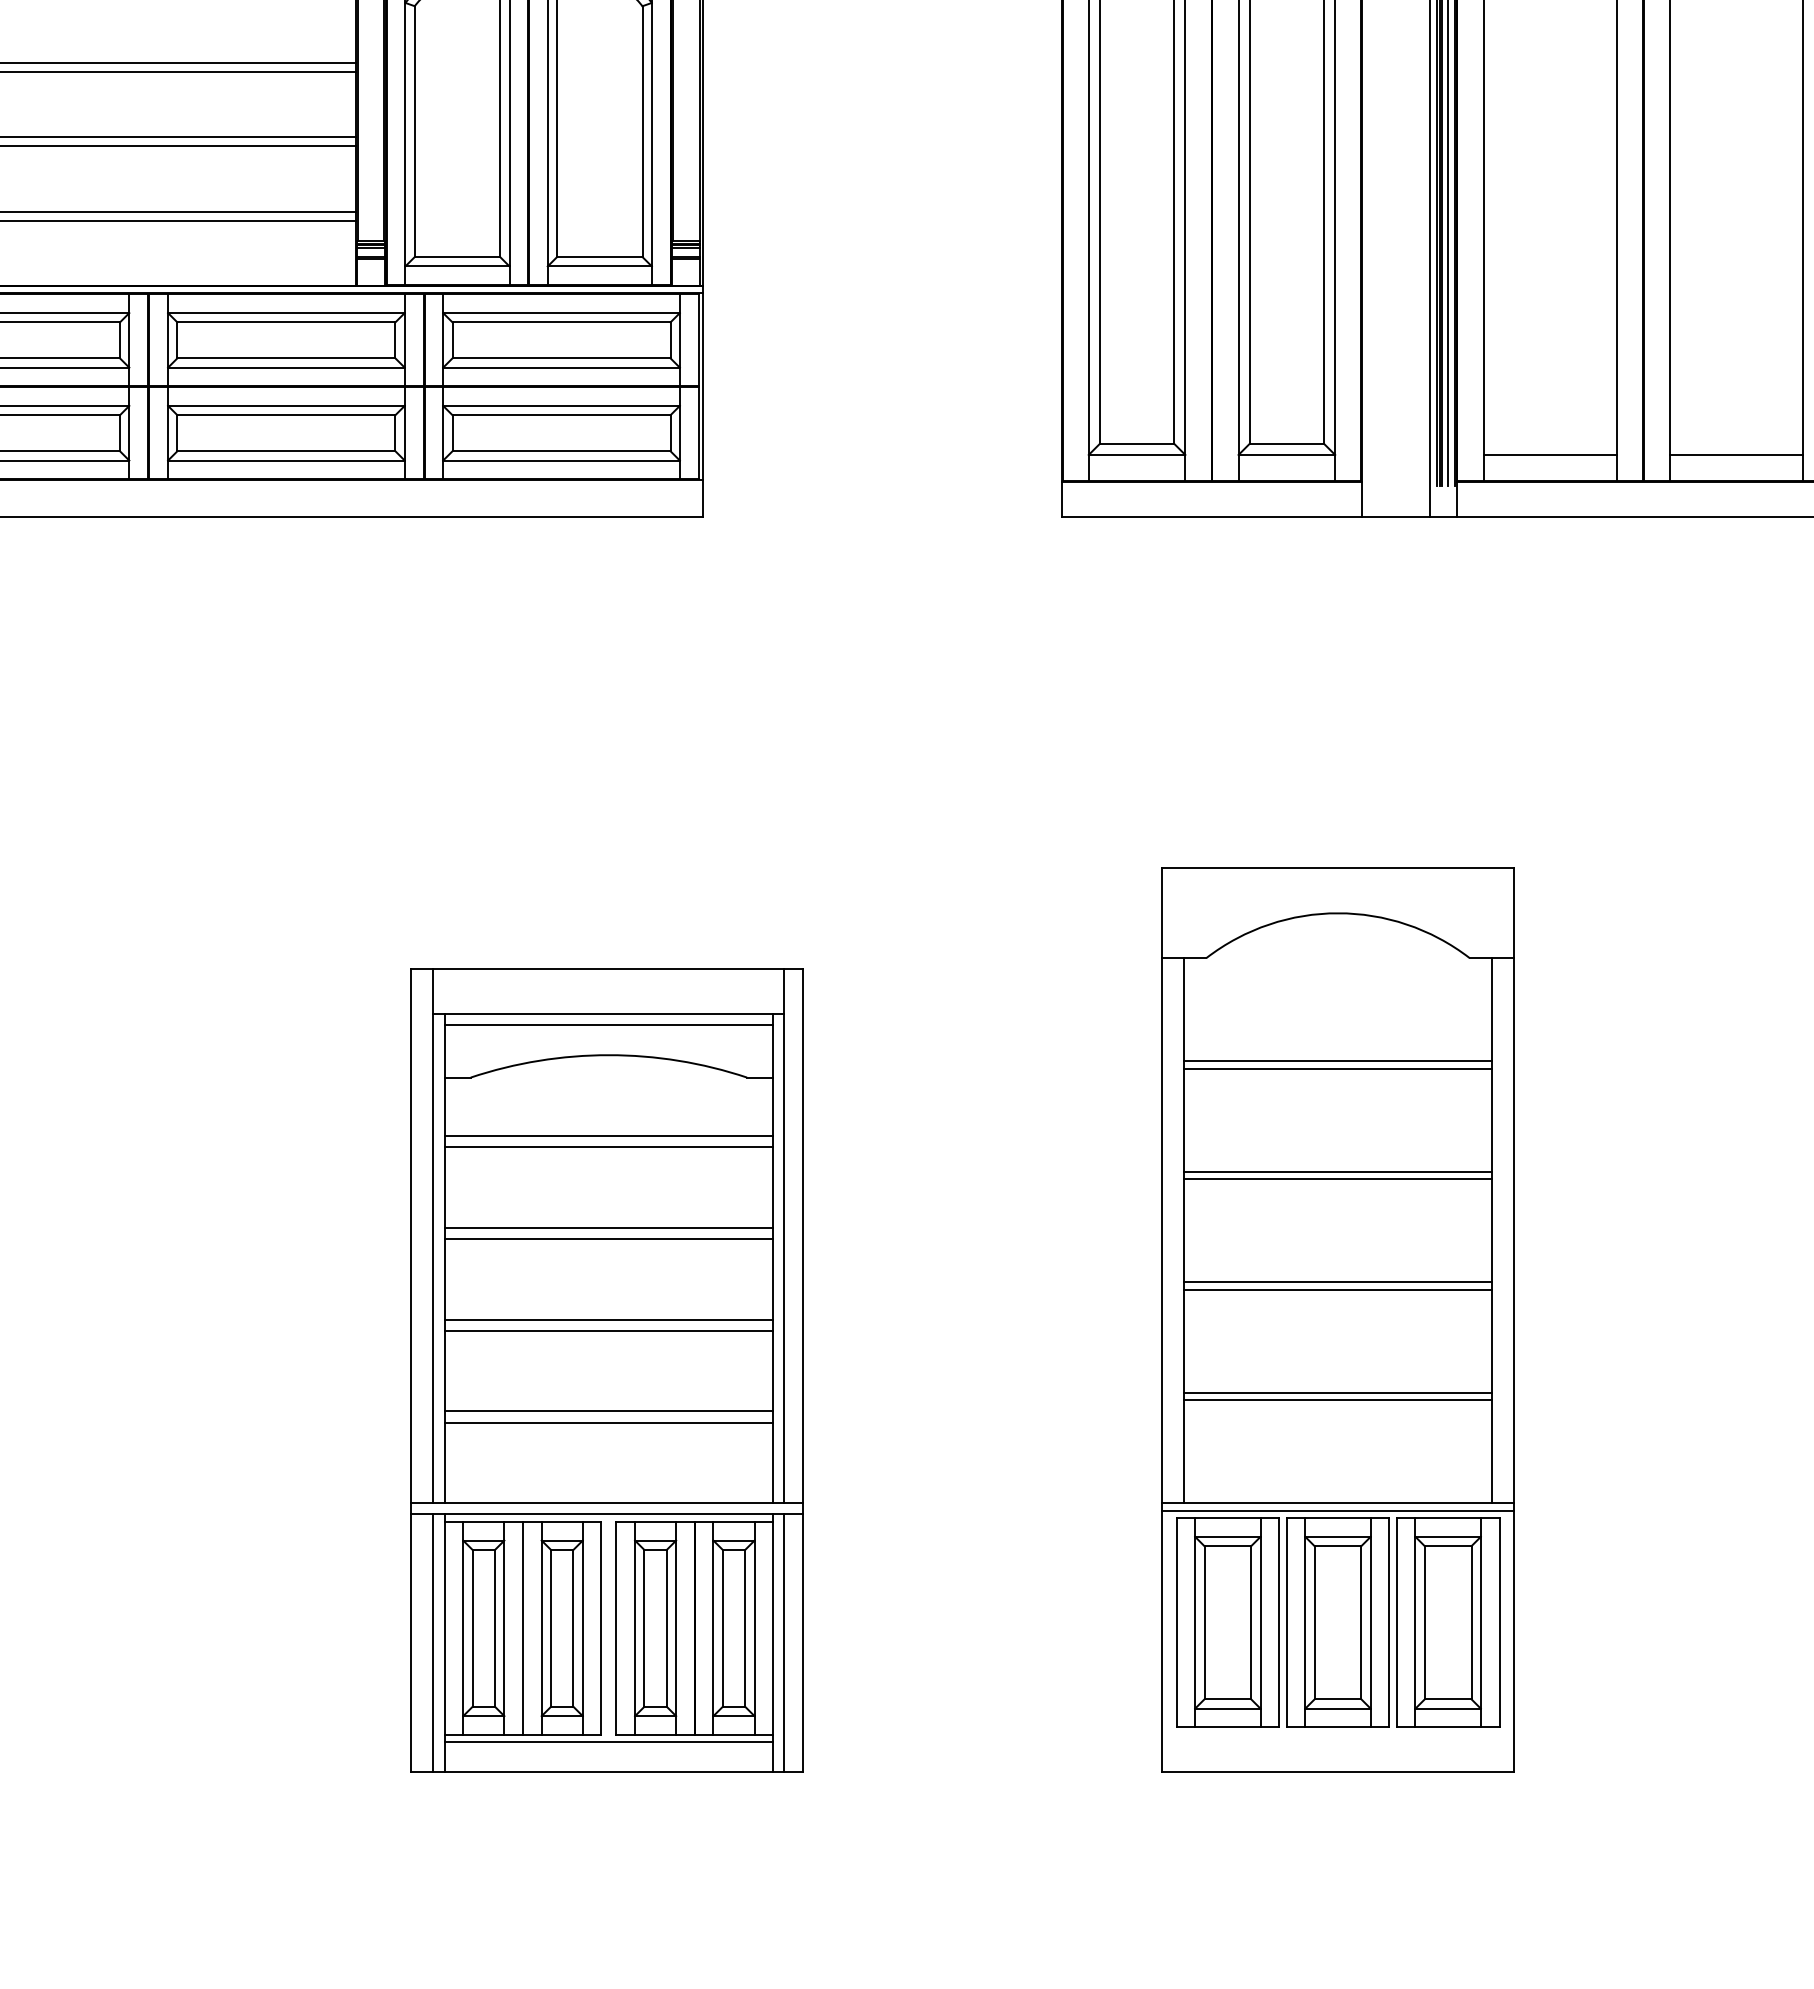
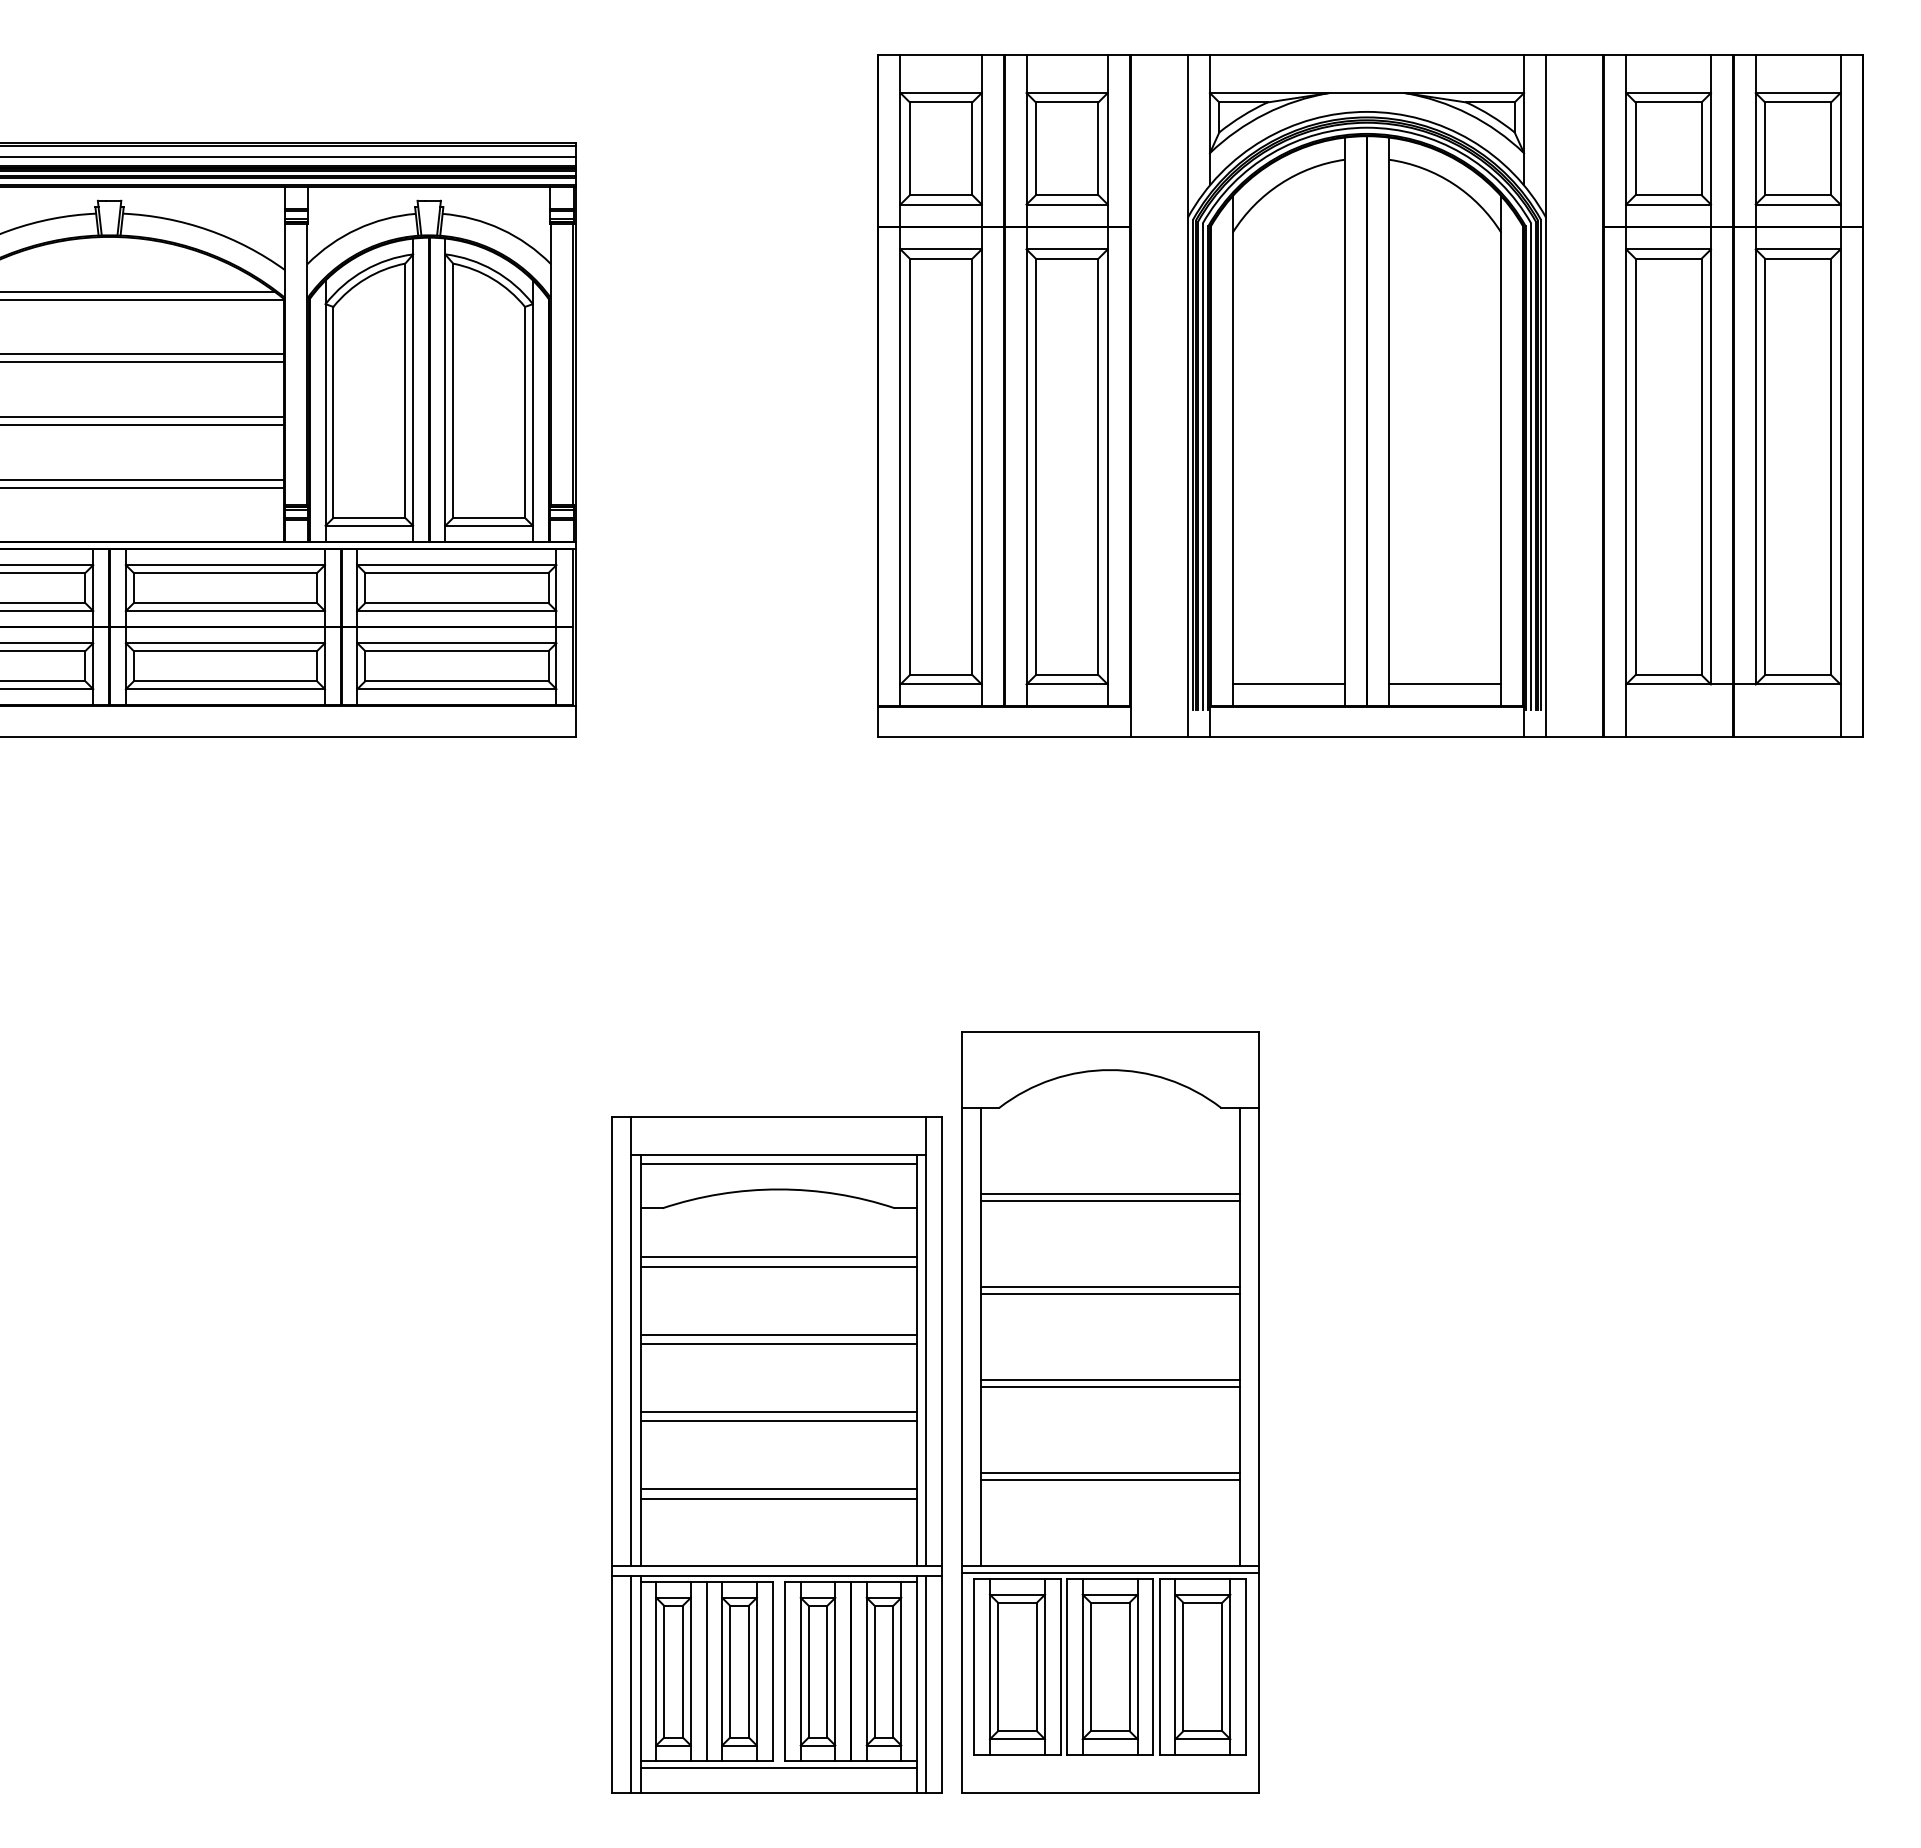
part: (606, 1370) -> (776, 1454), moved

